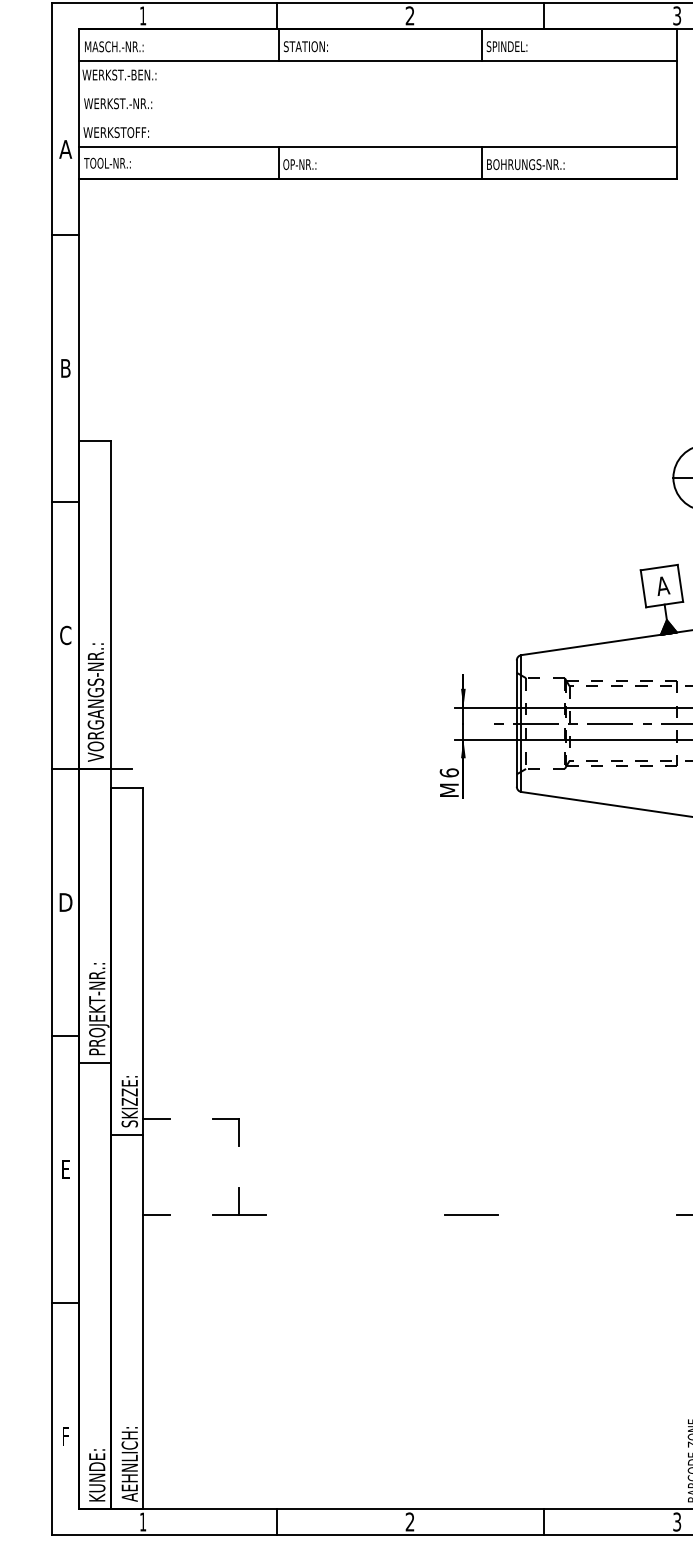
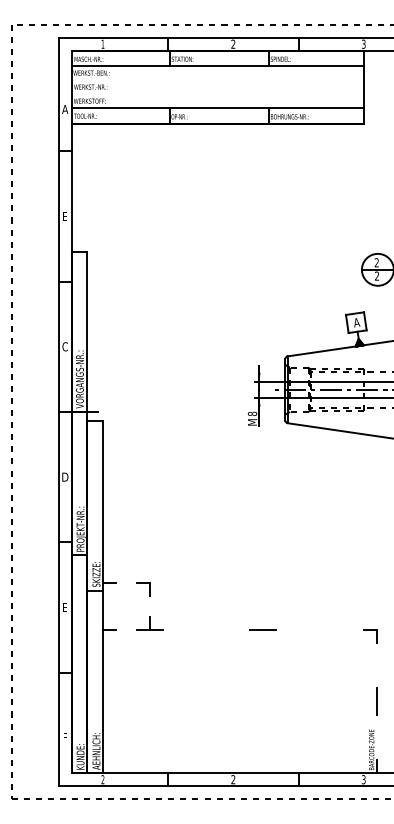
text: (66, 366) -> (65, 215), B -> E
text: (449, 772) -> (252, 413), 6 -> 8
text: (142, 1521) -> (102, 779), 1 -> 2

